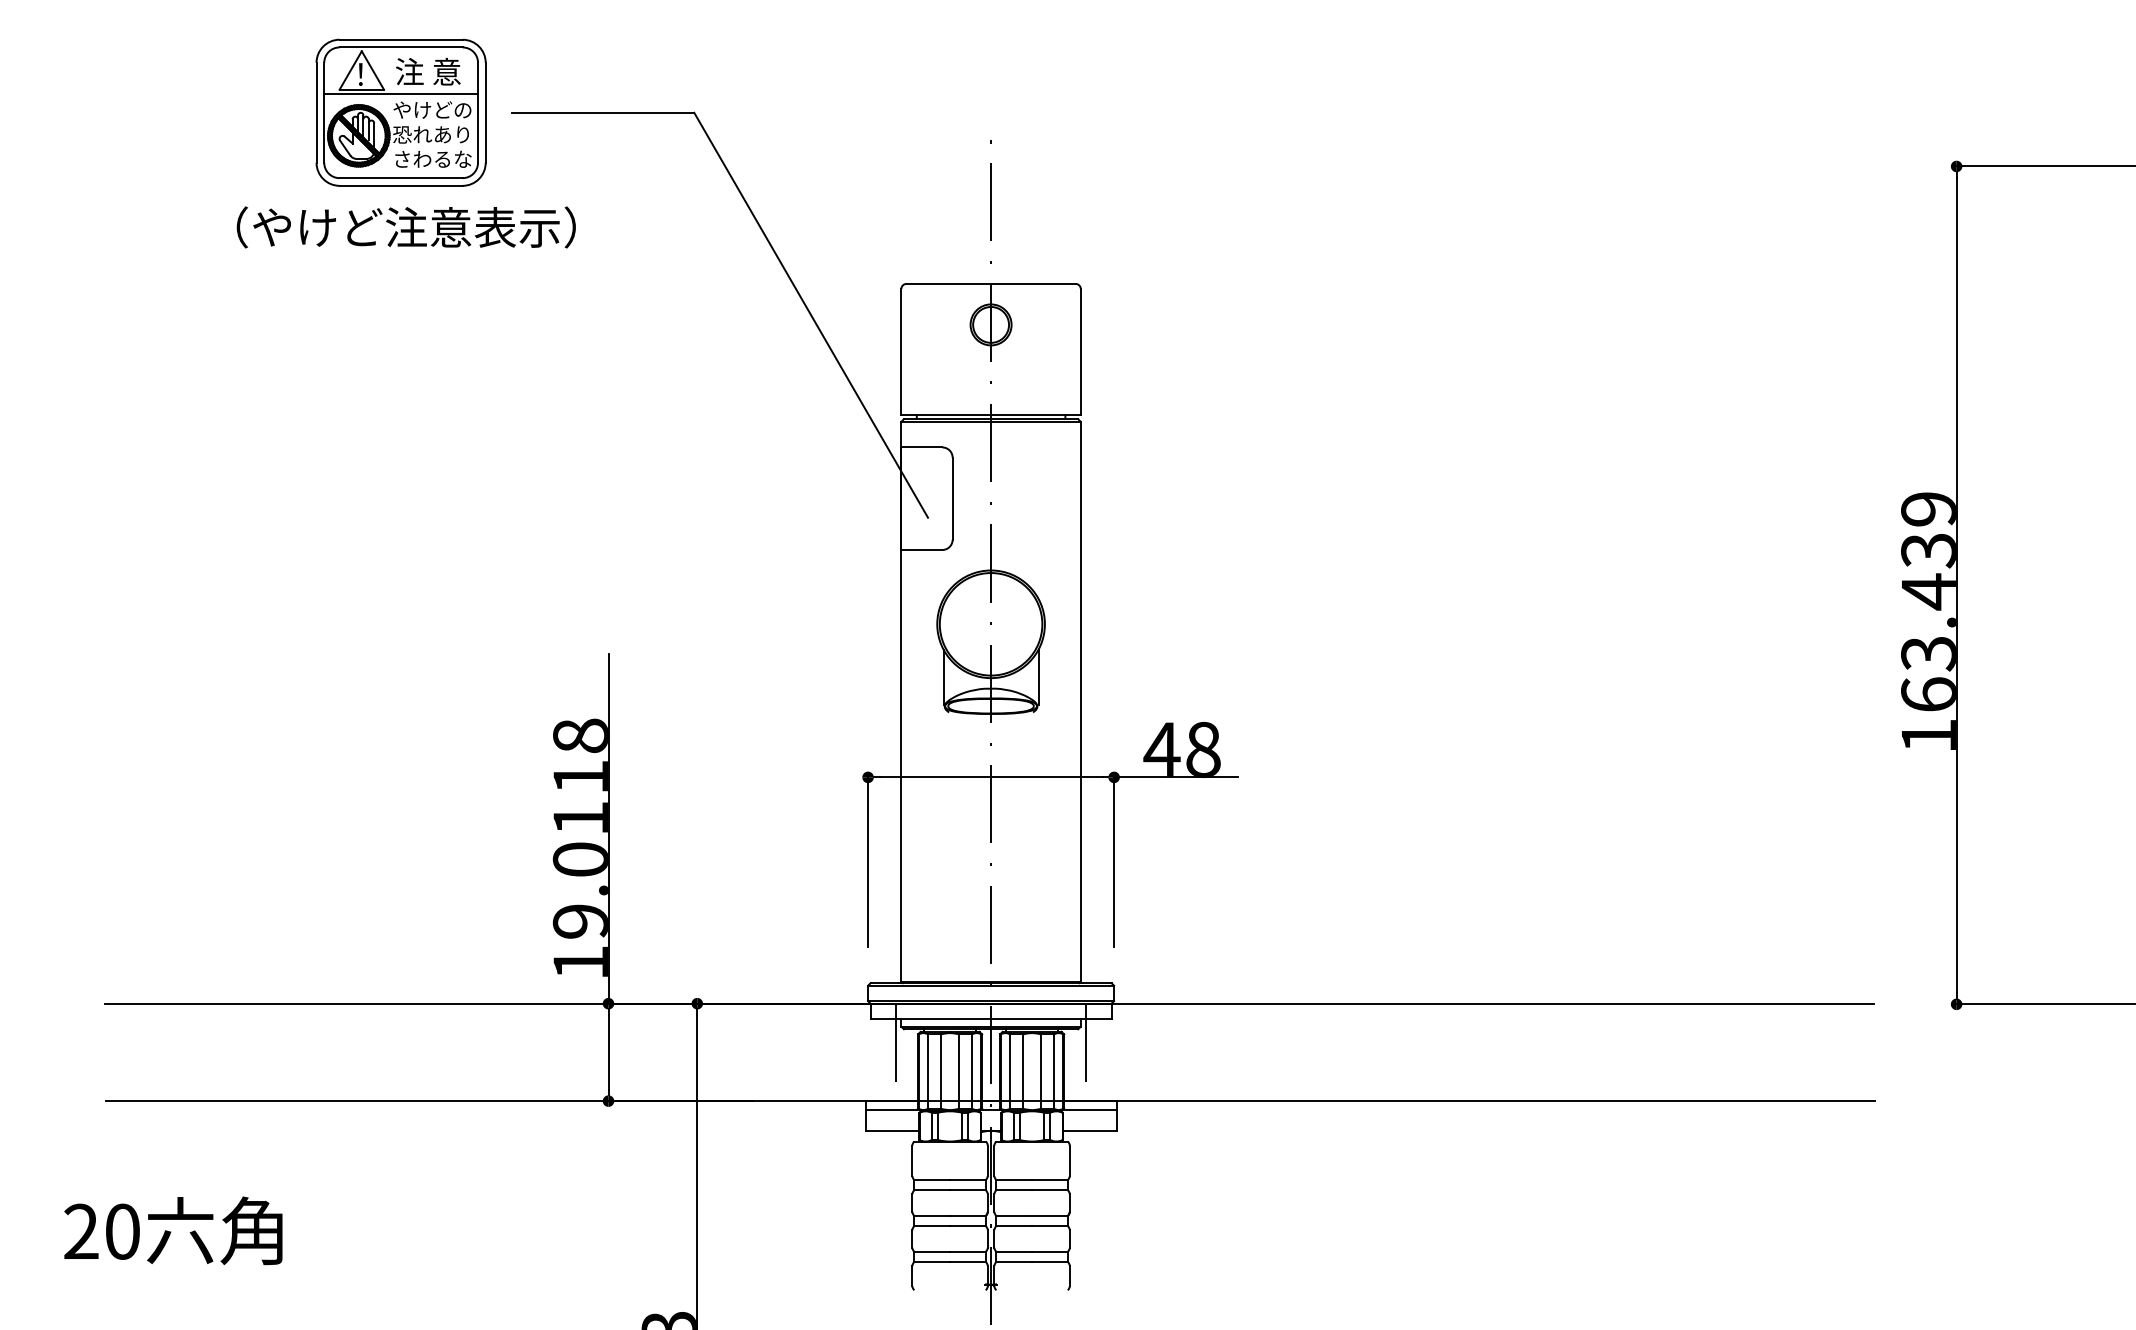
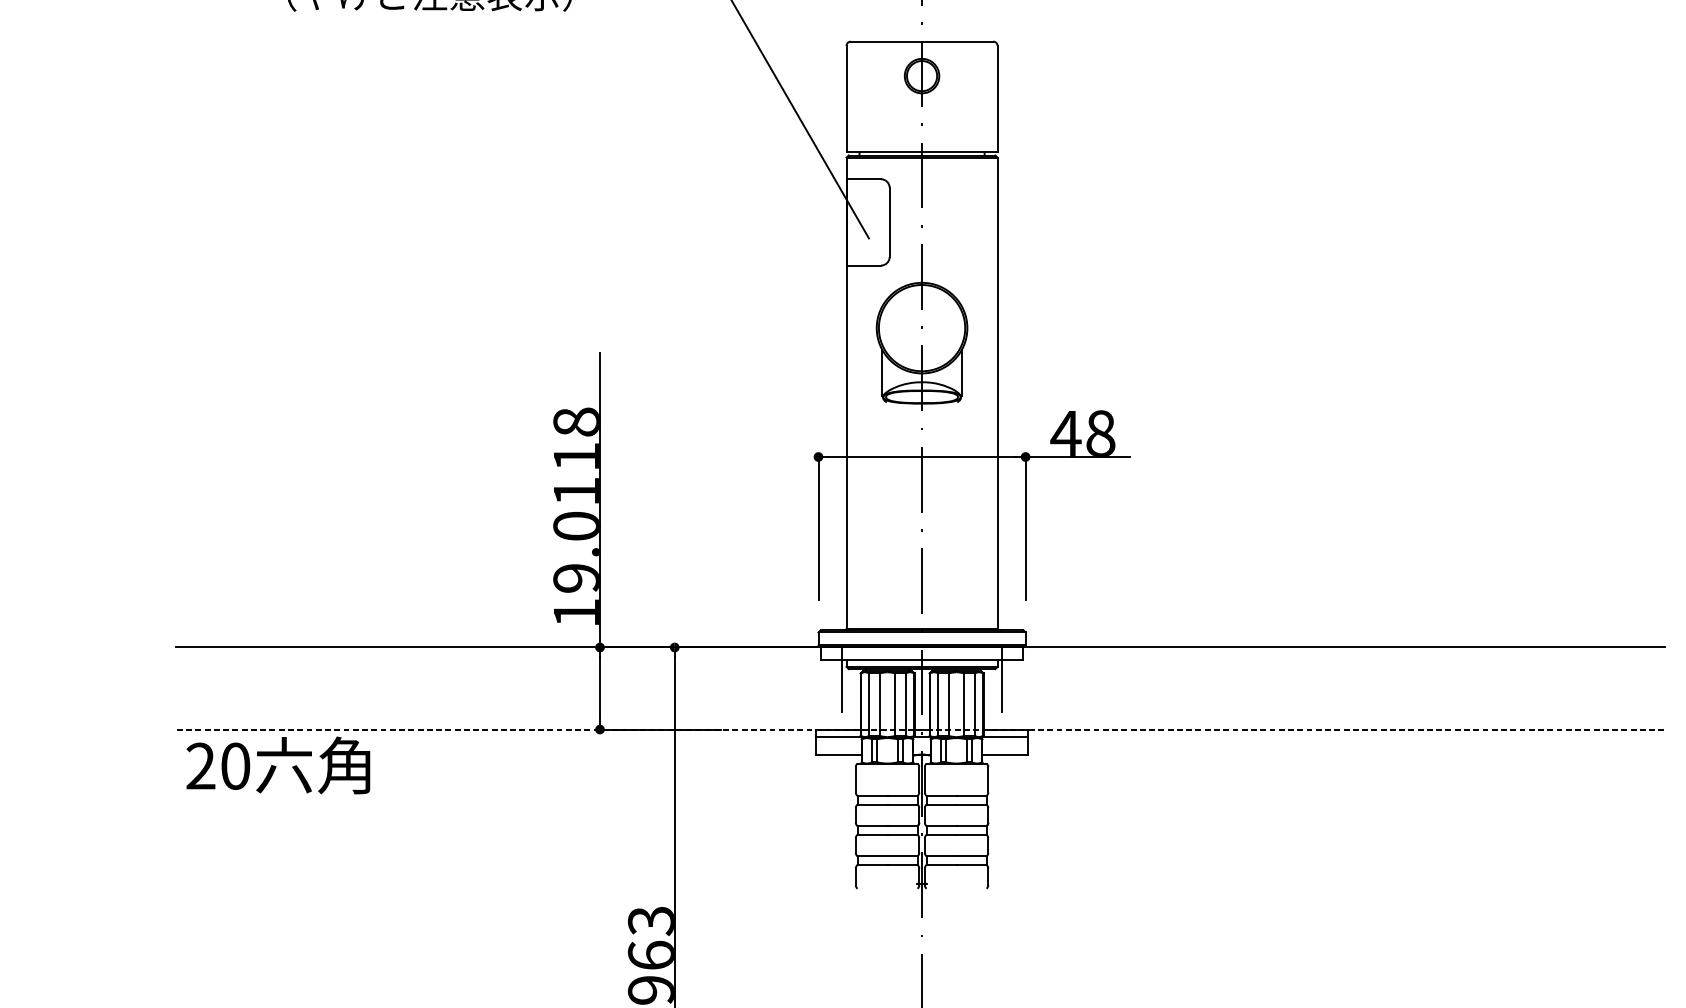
line: (990, 1101) -> (921, 729), solid -> dashed
text: (173, 1230) -> (278, 765), moved

